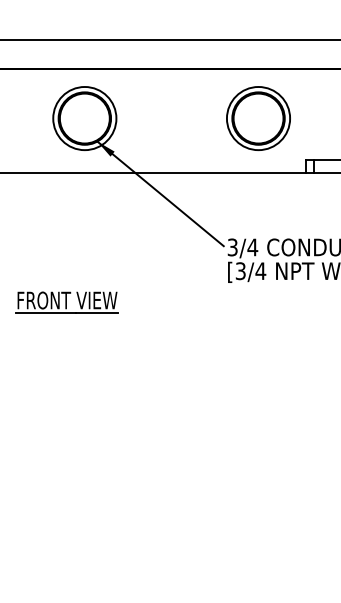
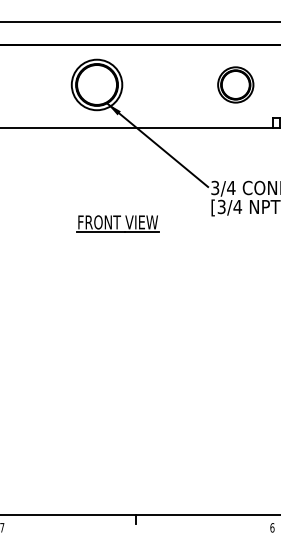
part: (258, 117) -> (235, 84), size x0.7
part: (66, 301) -> (117, 223), moved

